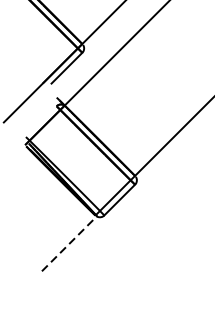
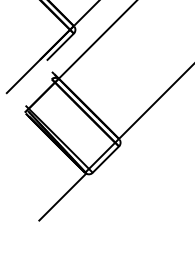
line: (70, 243) -> (63, 196), dashed -> solid

